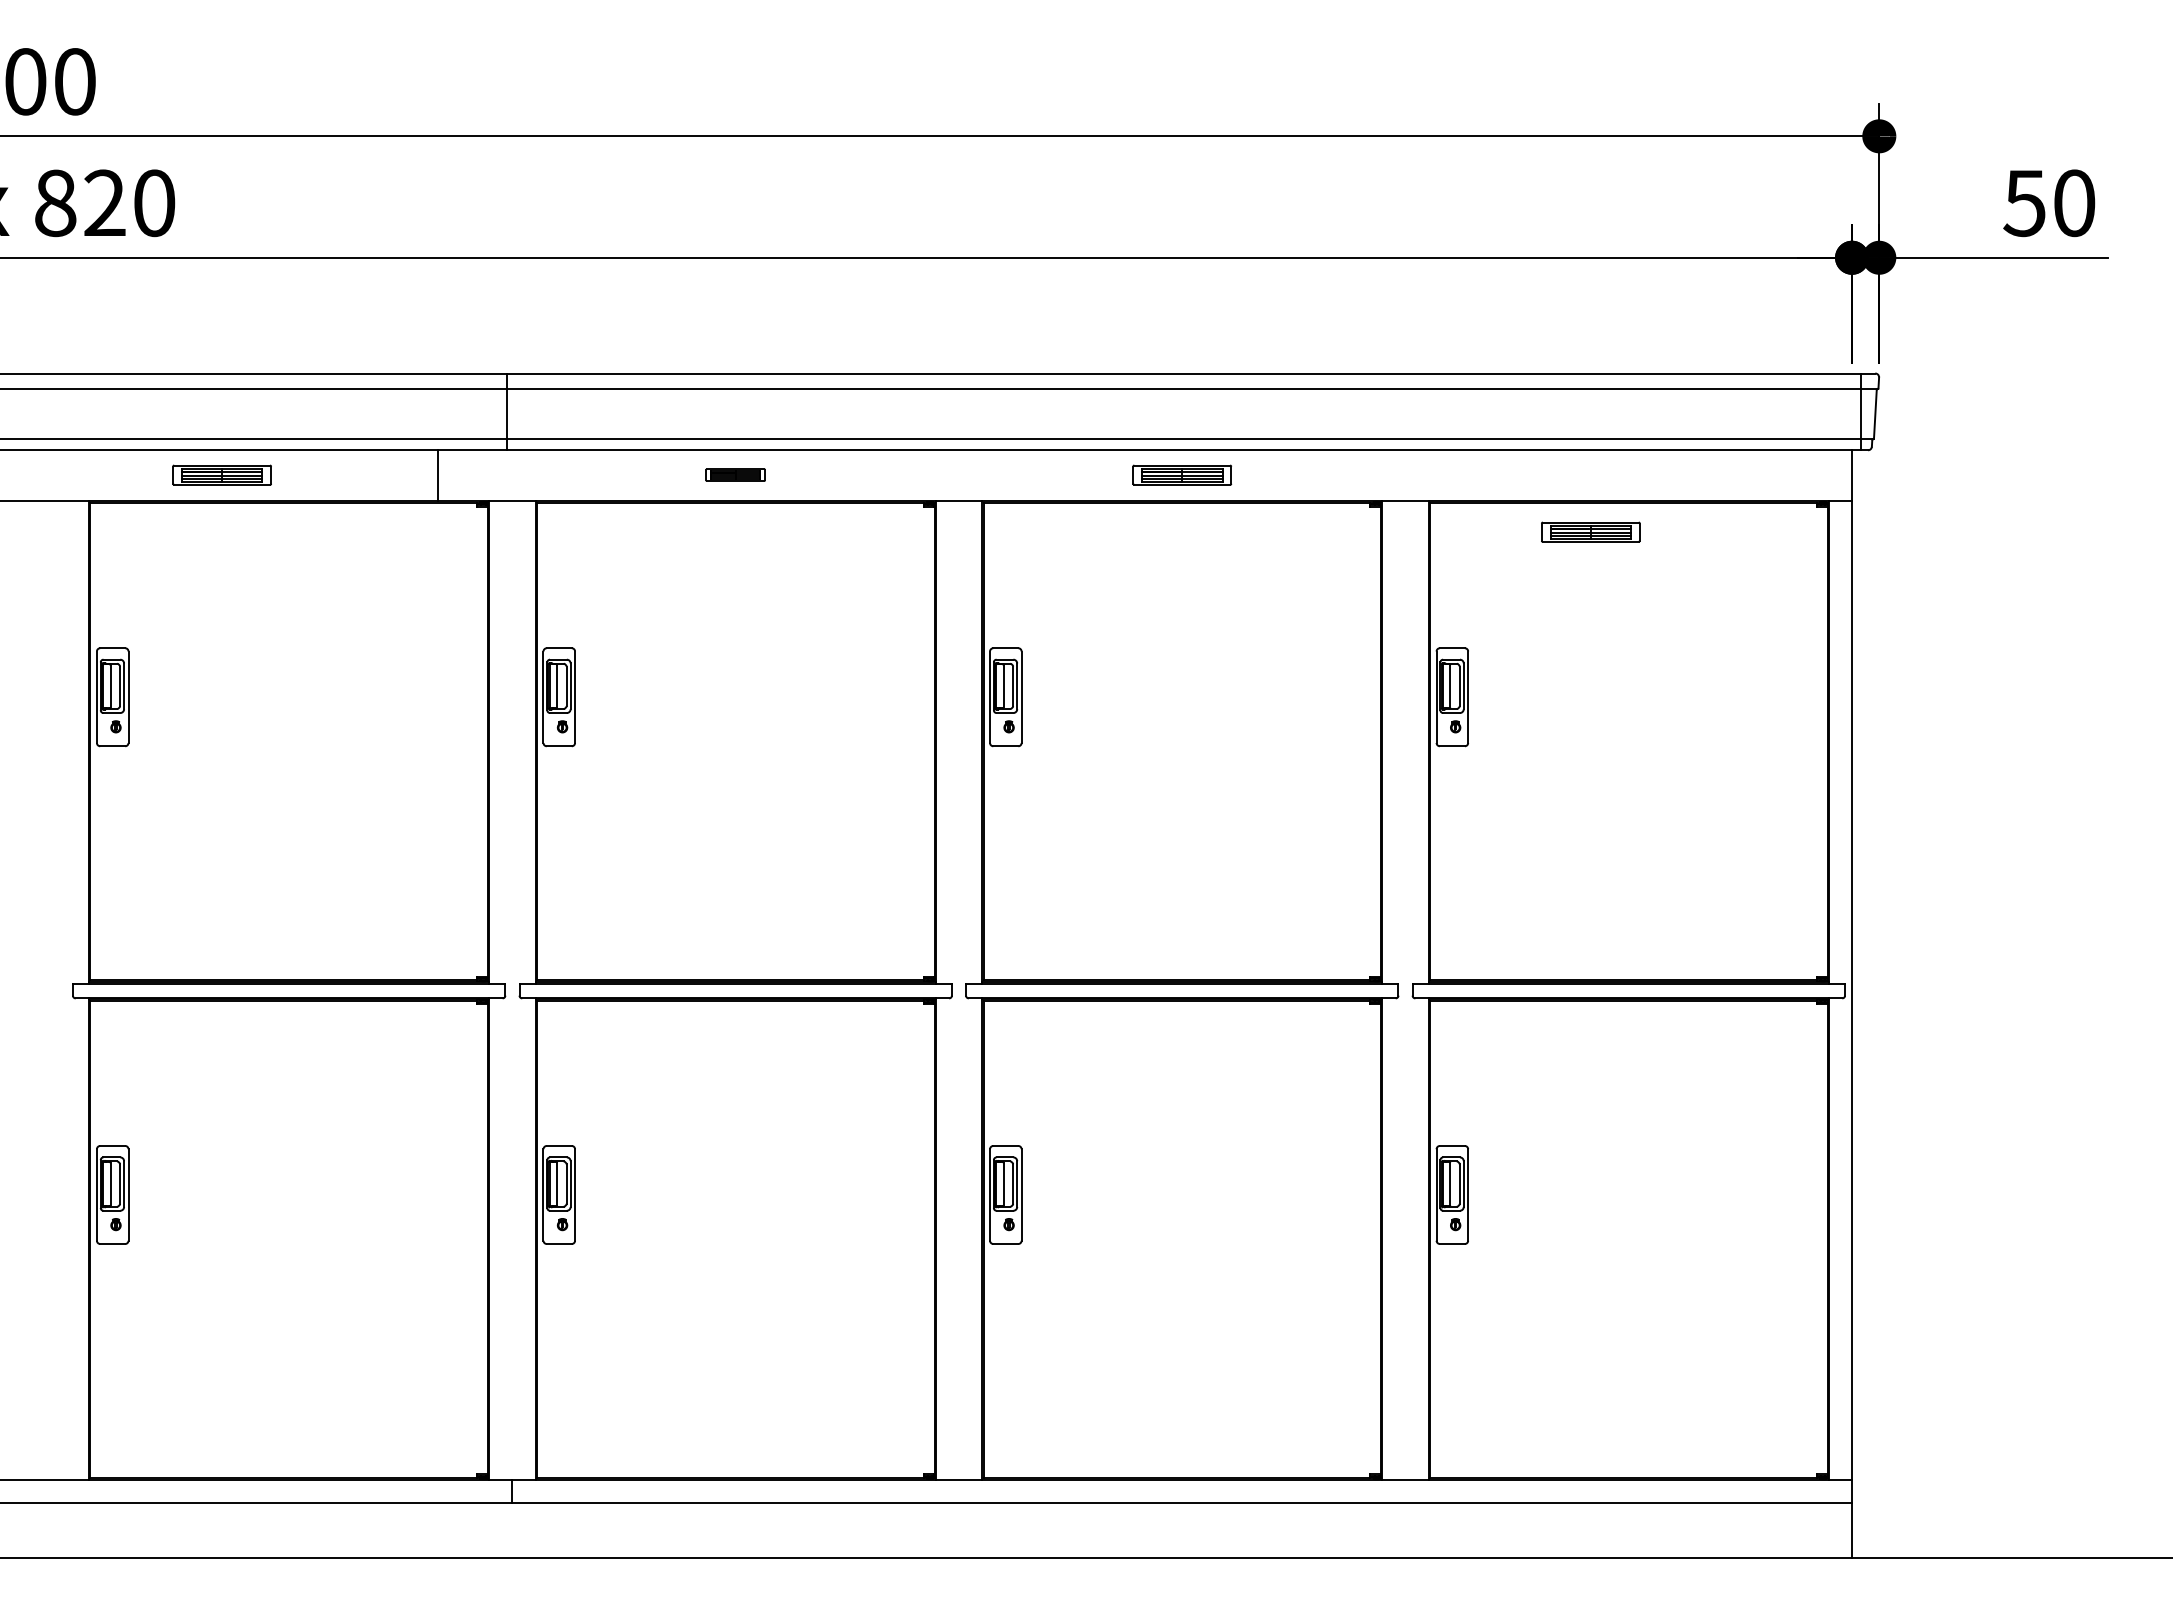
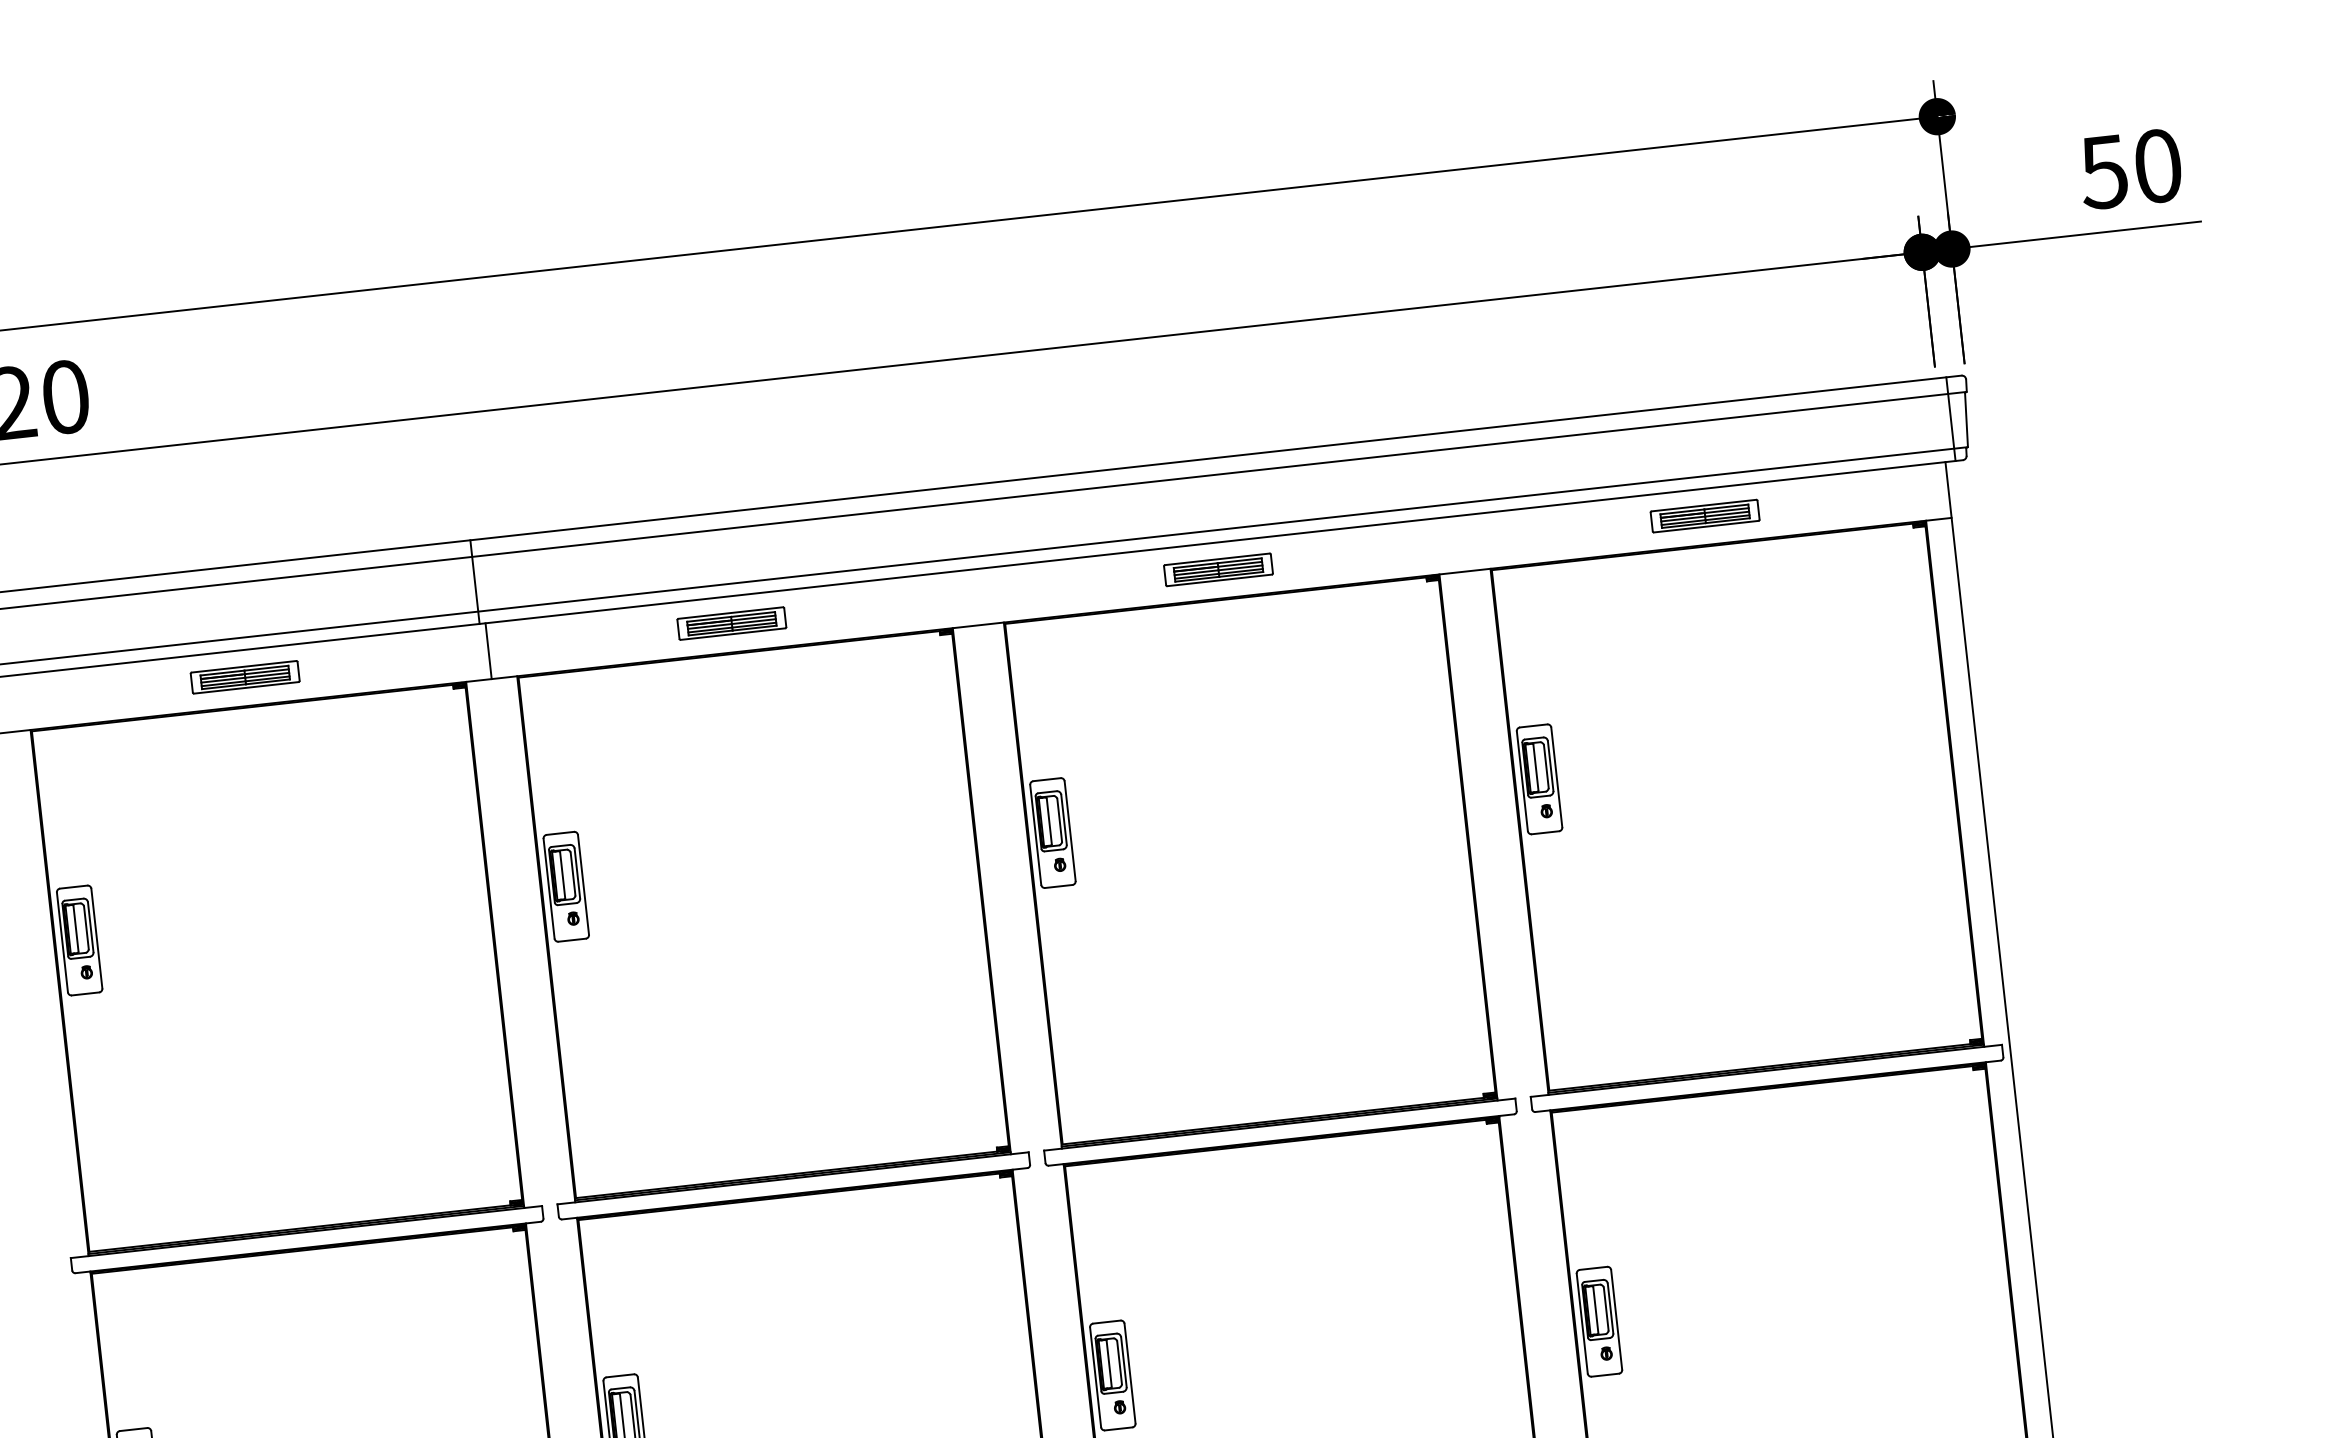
part: (221, 474) -> (244, 676), moved
part: (735, 474) -> (731, 622), size x1.67
line: (438, 475) -> (488, 650), moved
part: (1590, 531) -> (1704, 515), moved

